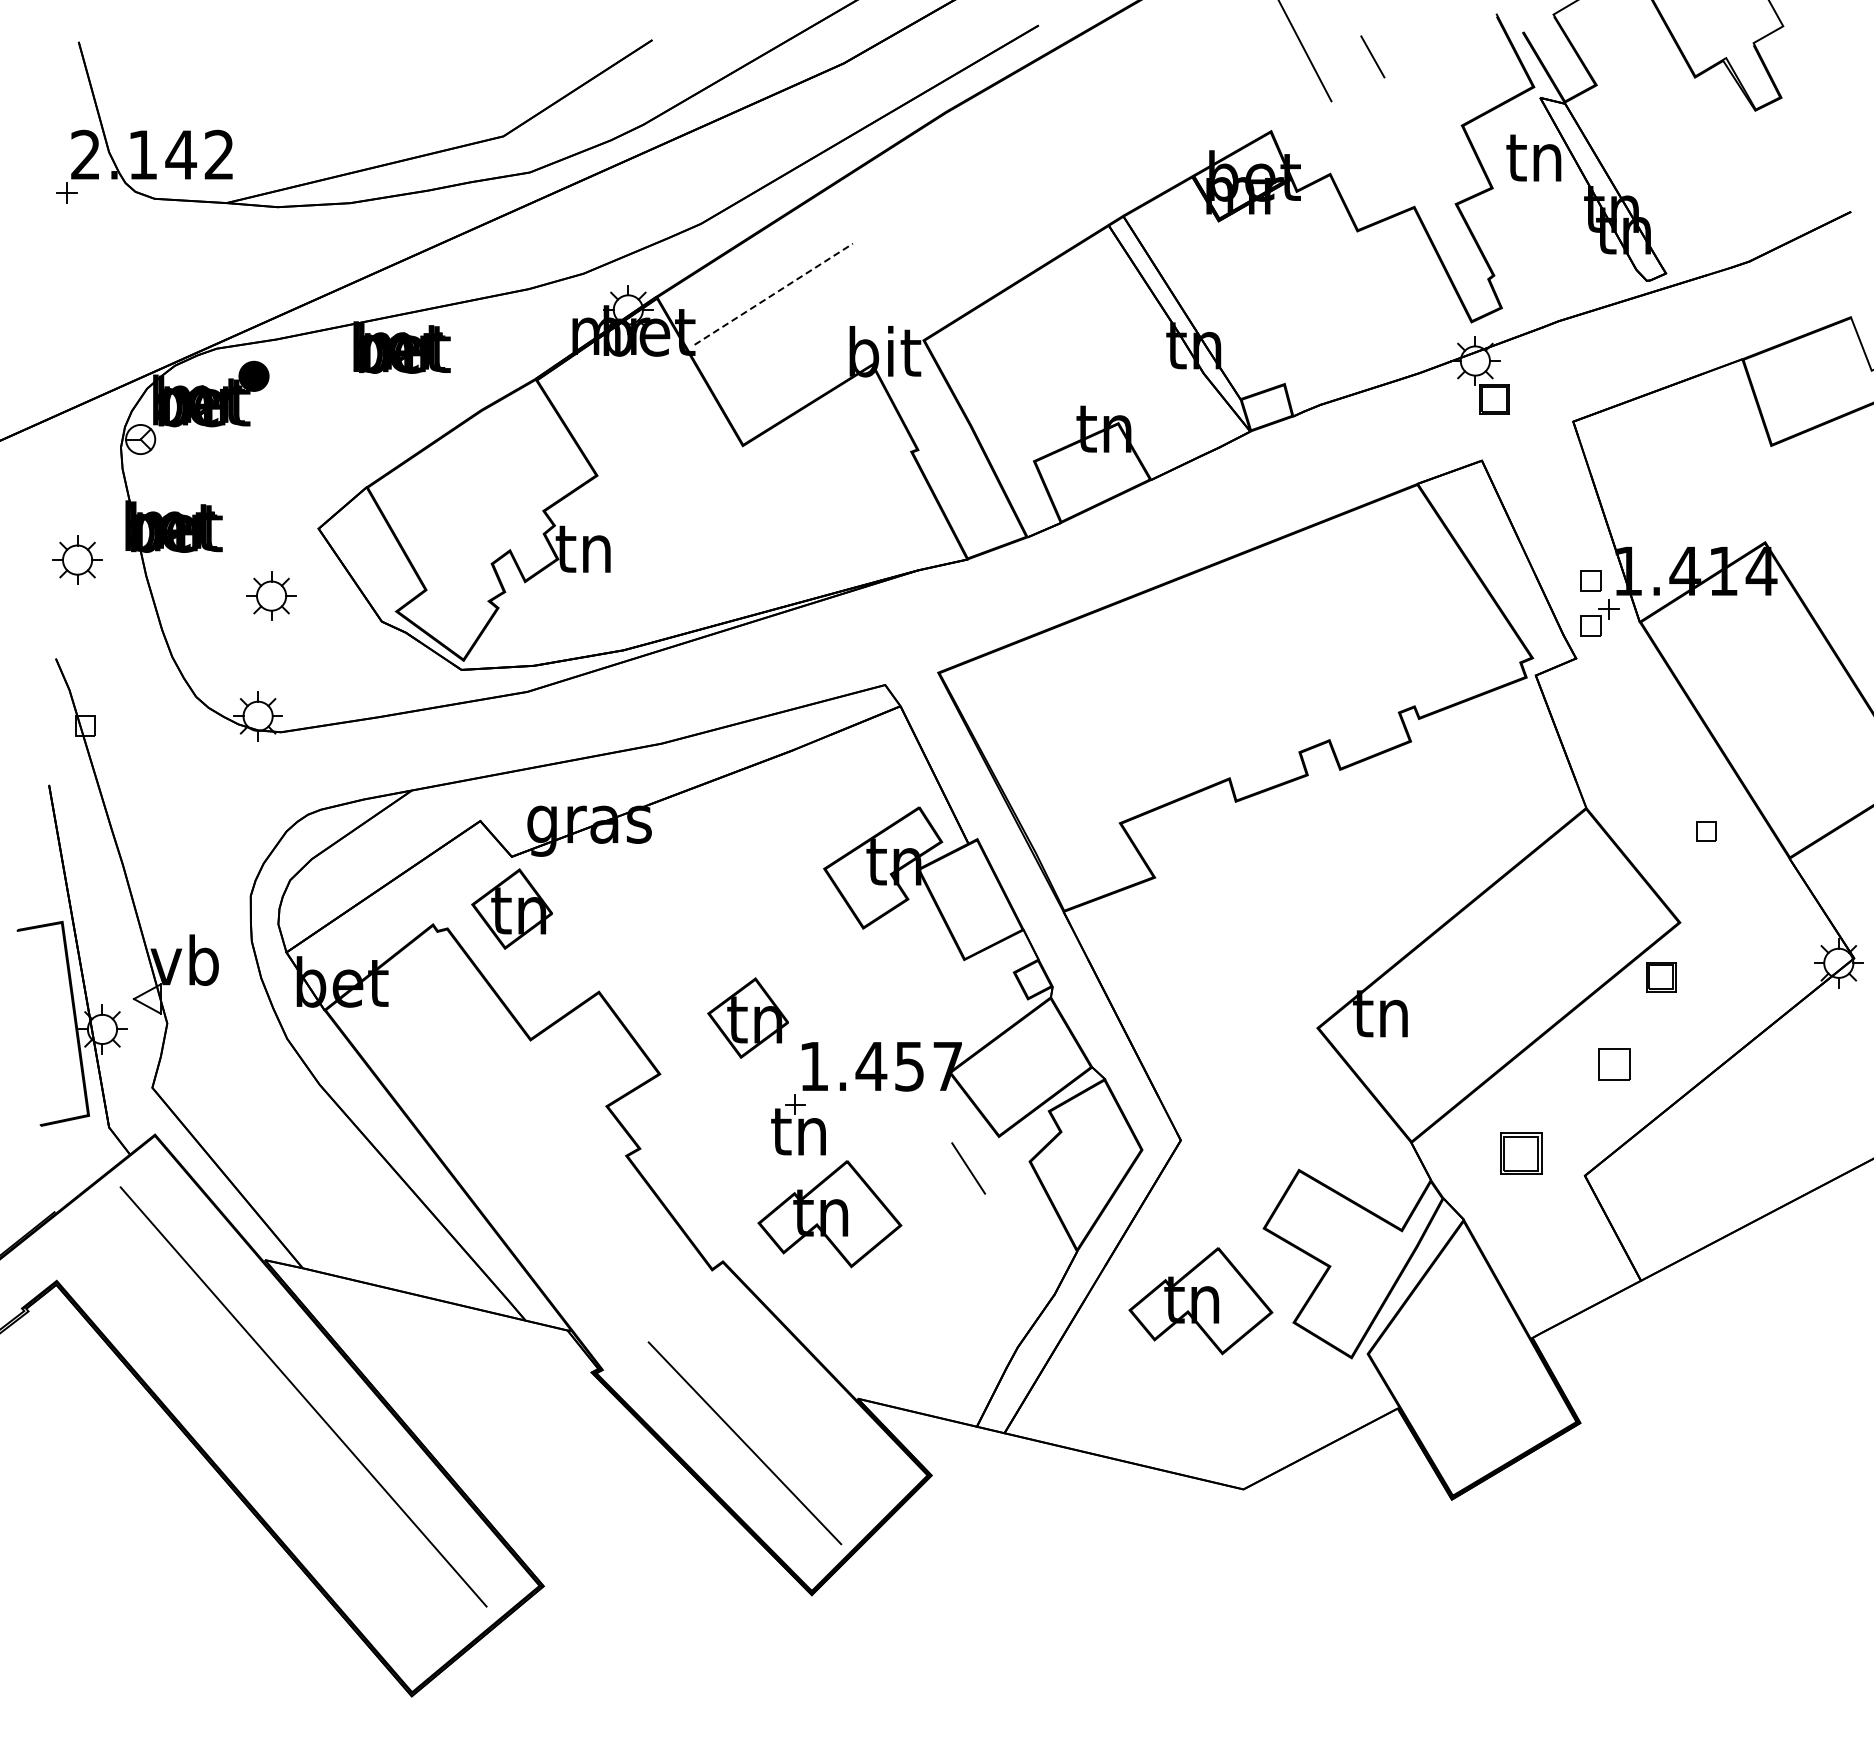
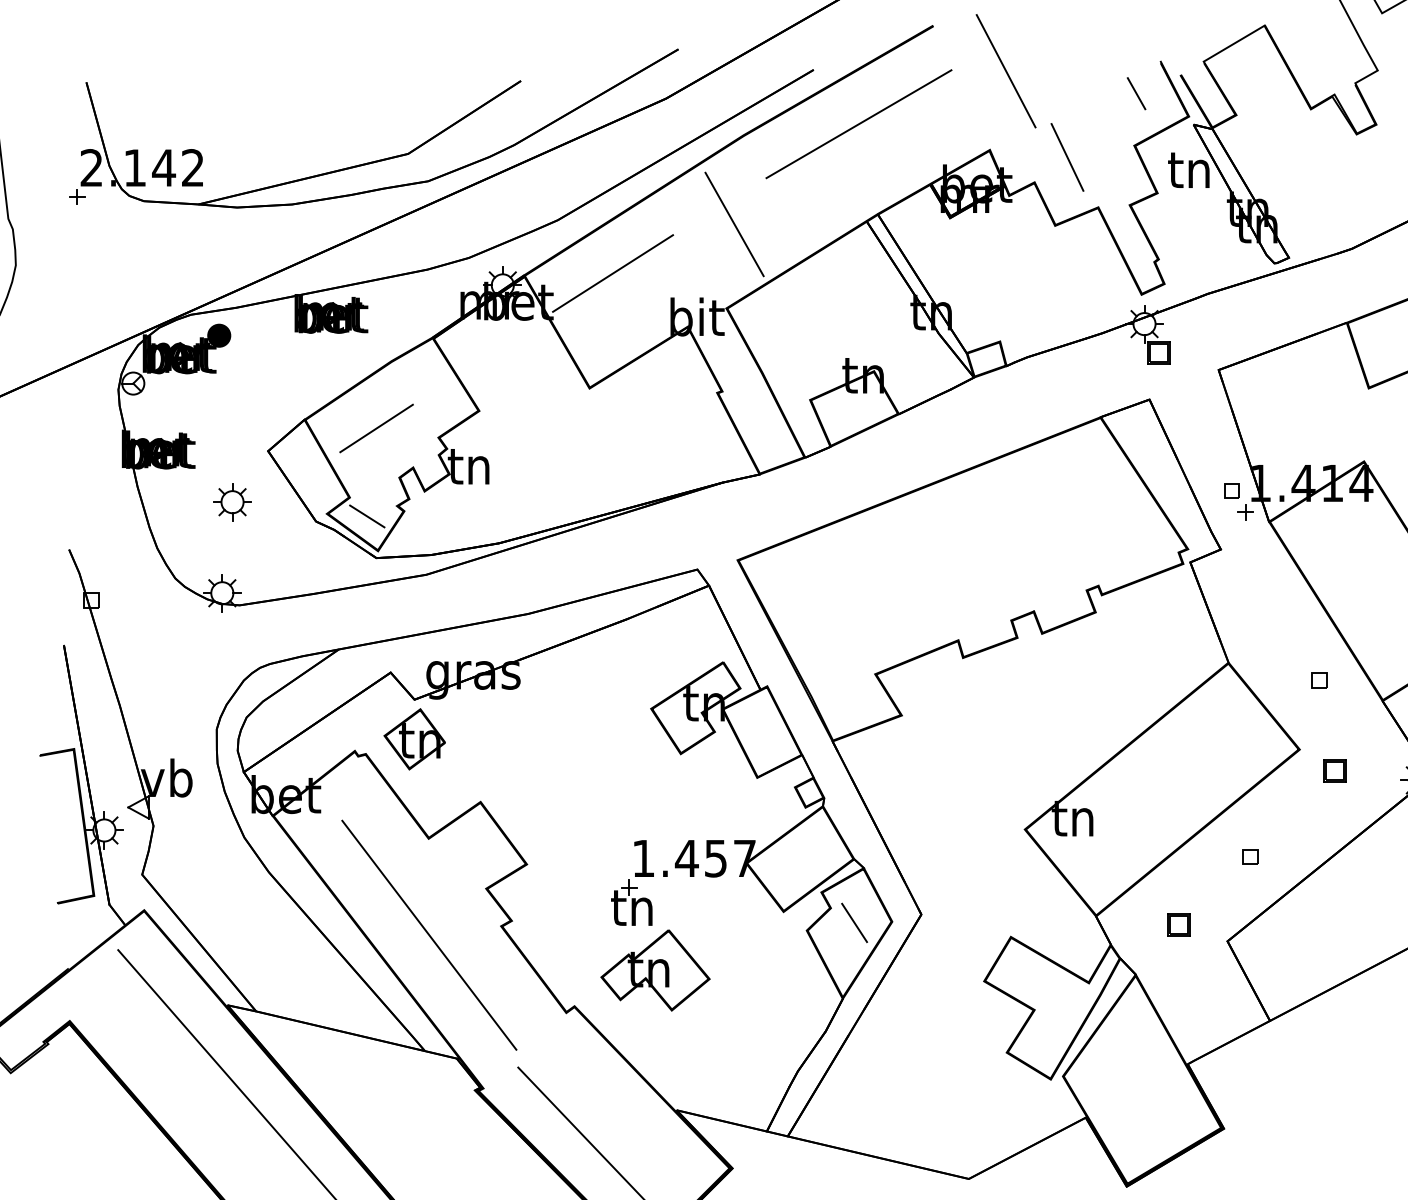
line: (1372, 56) -> (1136, 93), moved
line: (1098, 97) -> (859, 124), added
line: (1373, 140) -> (1067, 157), added
line: (933, 229) -> (734, 224), added
line: (773, 294) -> (612, 273), dashed -> solid
line: (461, 498) -> (376, 428), added
part: (77, 559) -> (85, 474), removed
line: (449, 614) -> (367, 516), added
part: (1590, 625) -> (1231, 524), removed
part: (1661, 977) -> (1335, 771), moved
part: (747, 1017) -> (593, 821), removed
part: (1614, 1064) -> (1249, 857), size x0.62
part: (1520, 1153) -> (1178, 924), size x0.71
line: (531, 1167) -> (429, 935), added
line: (968, 1168) -> (854, 922), moved
part: (1200, 1301) -> (936, 1036), removed

